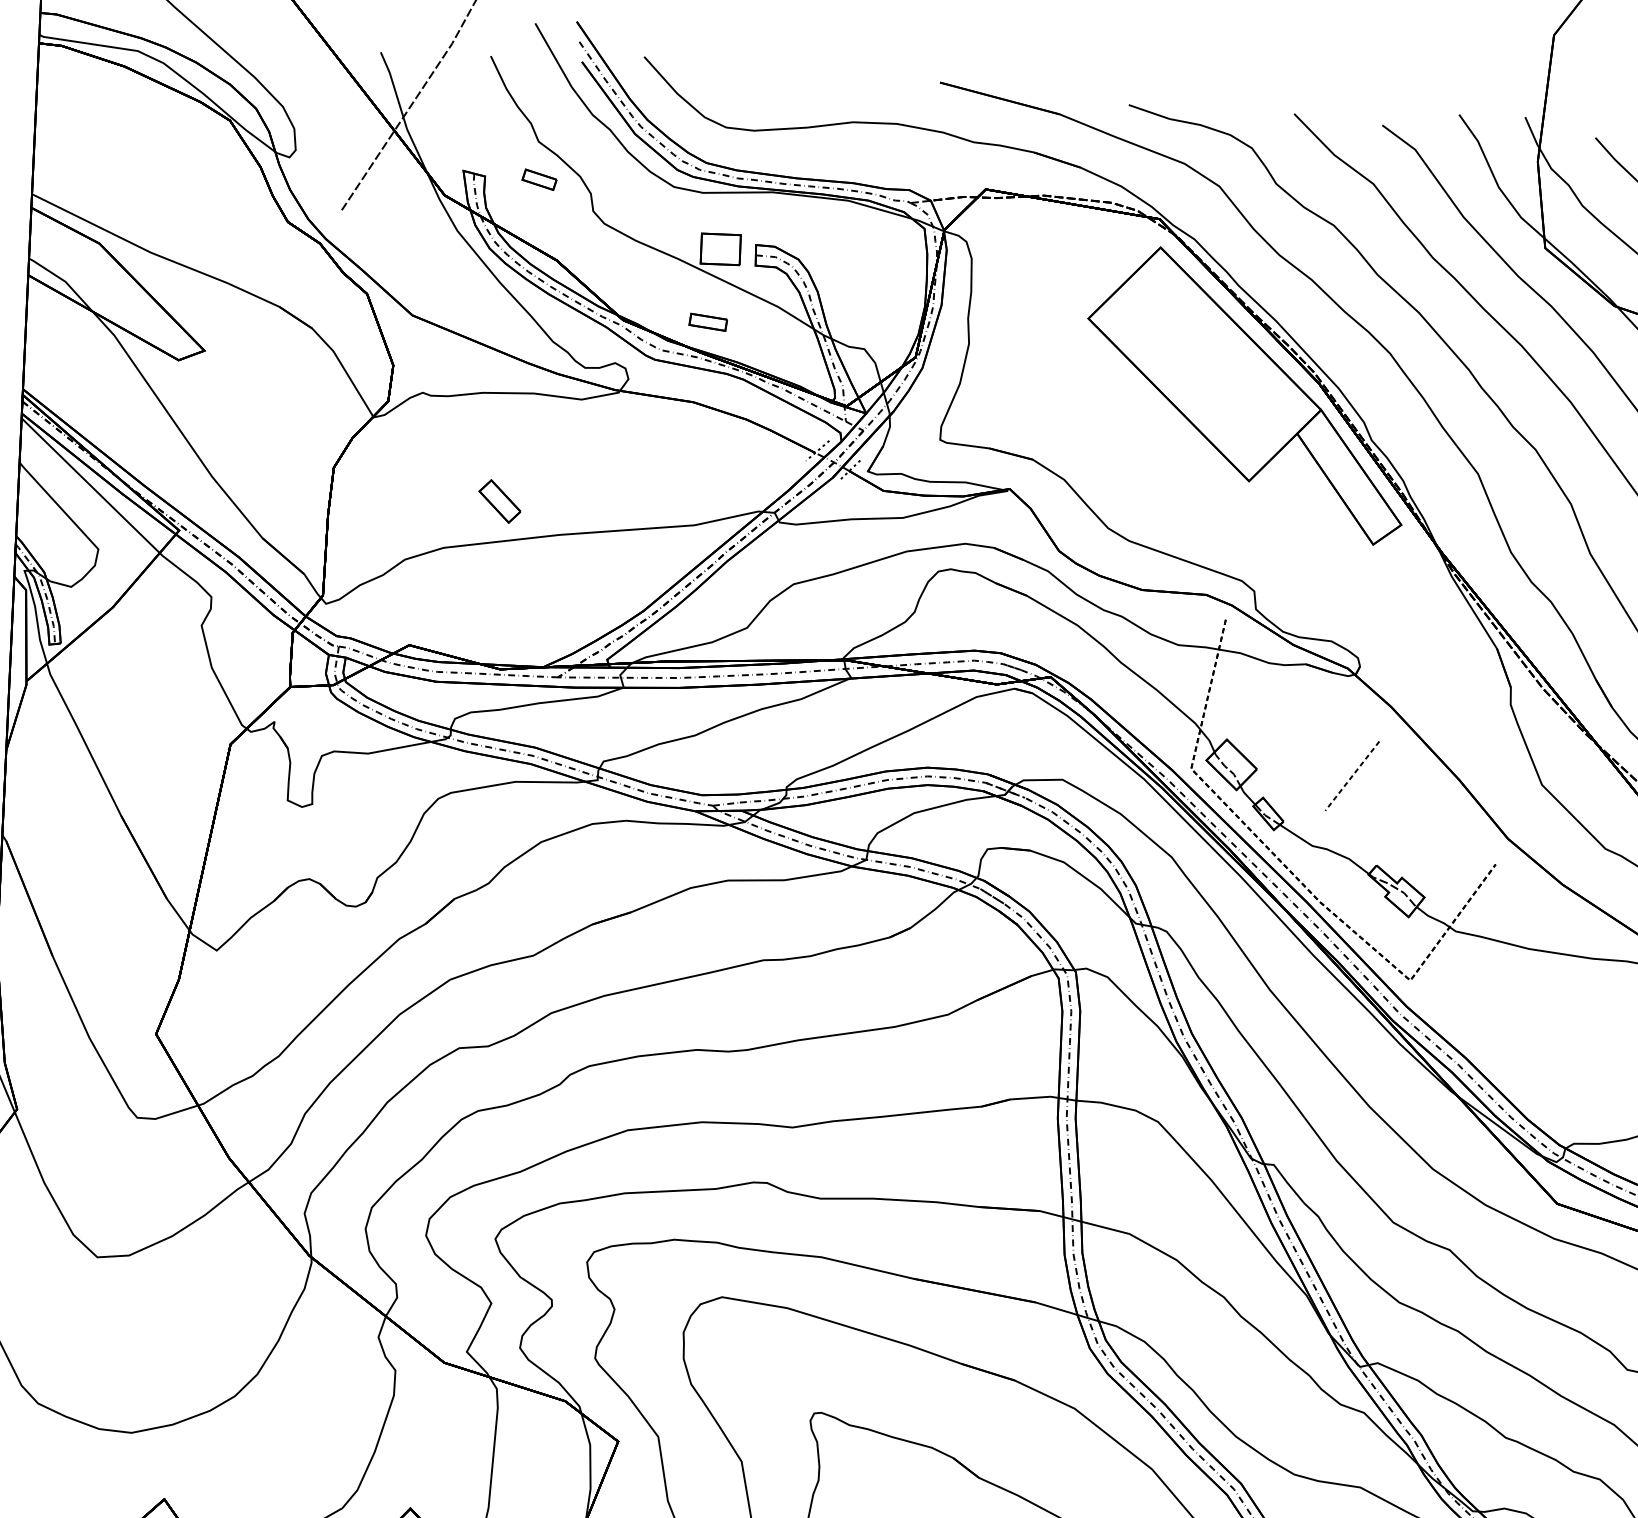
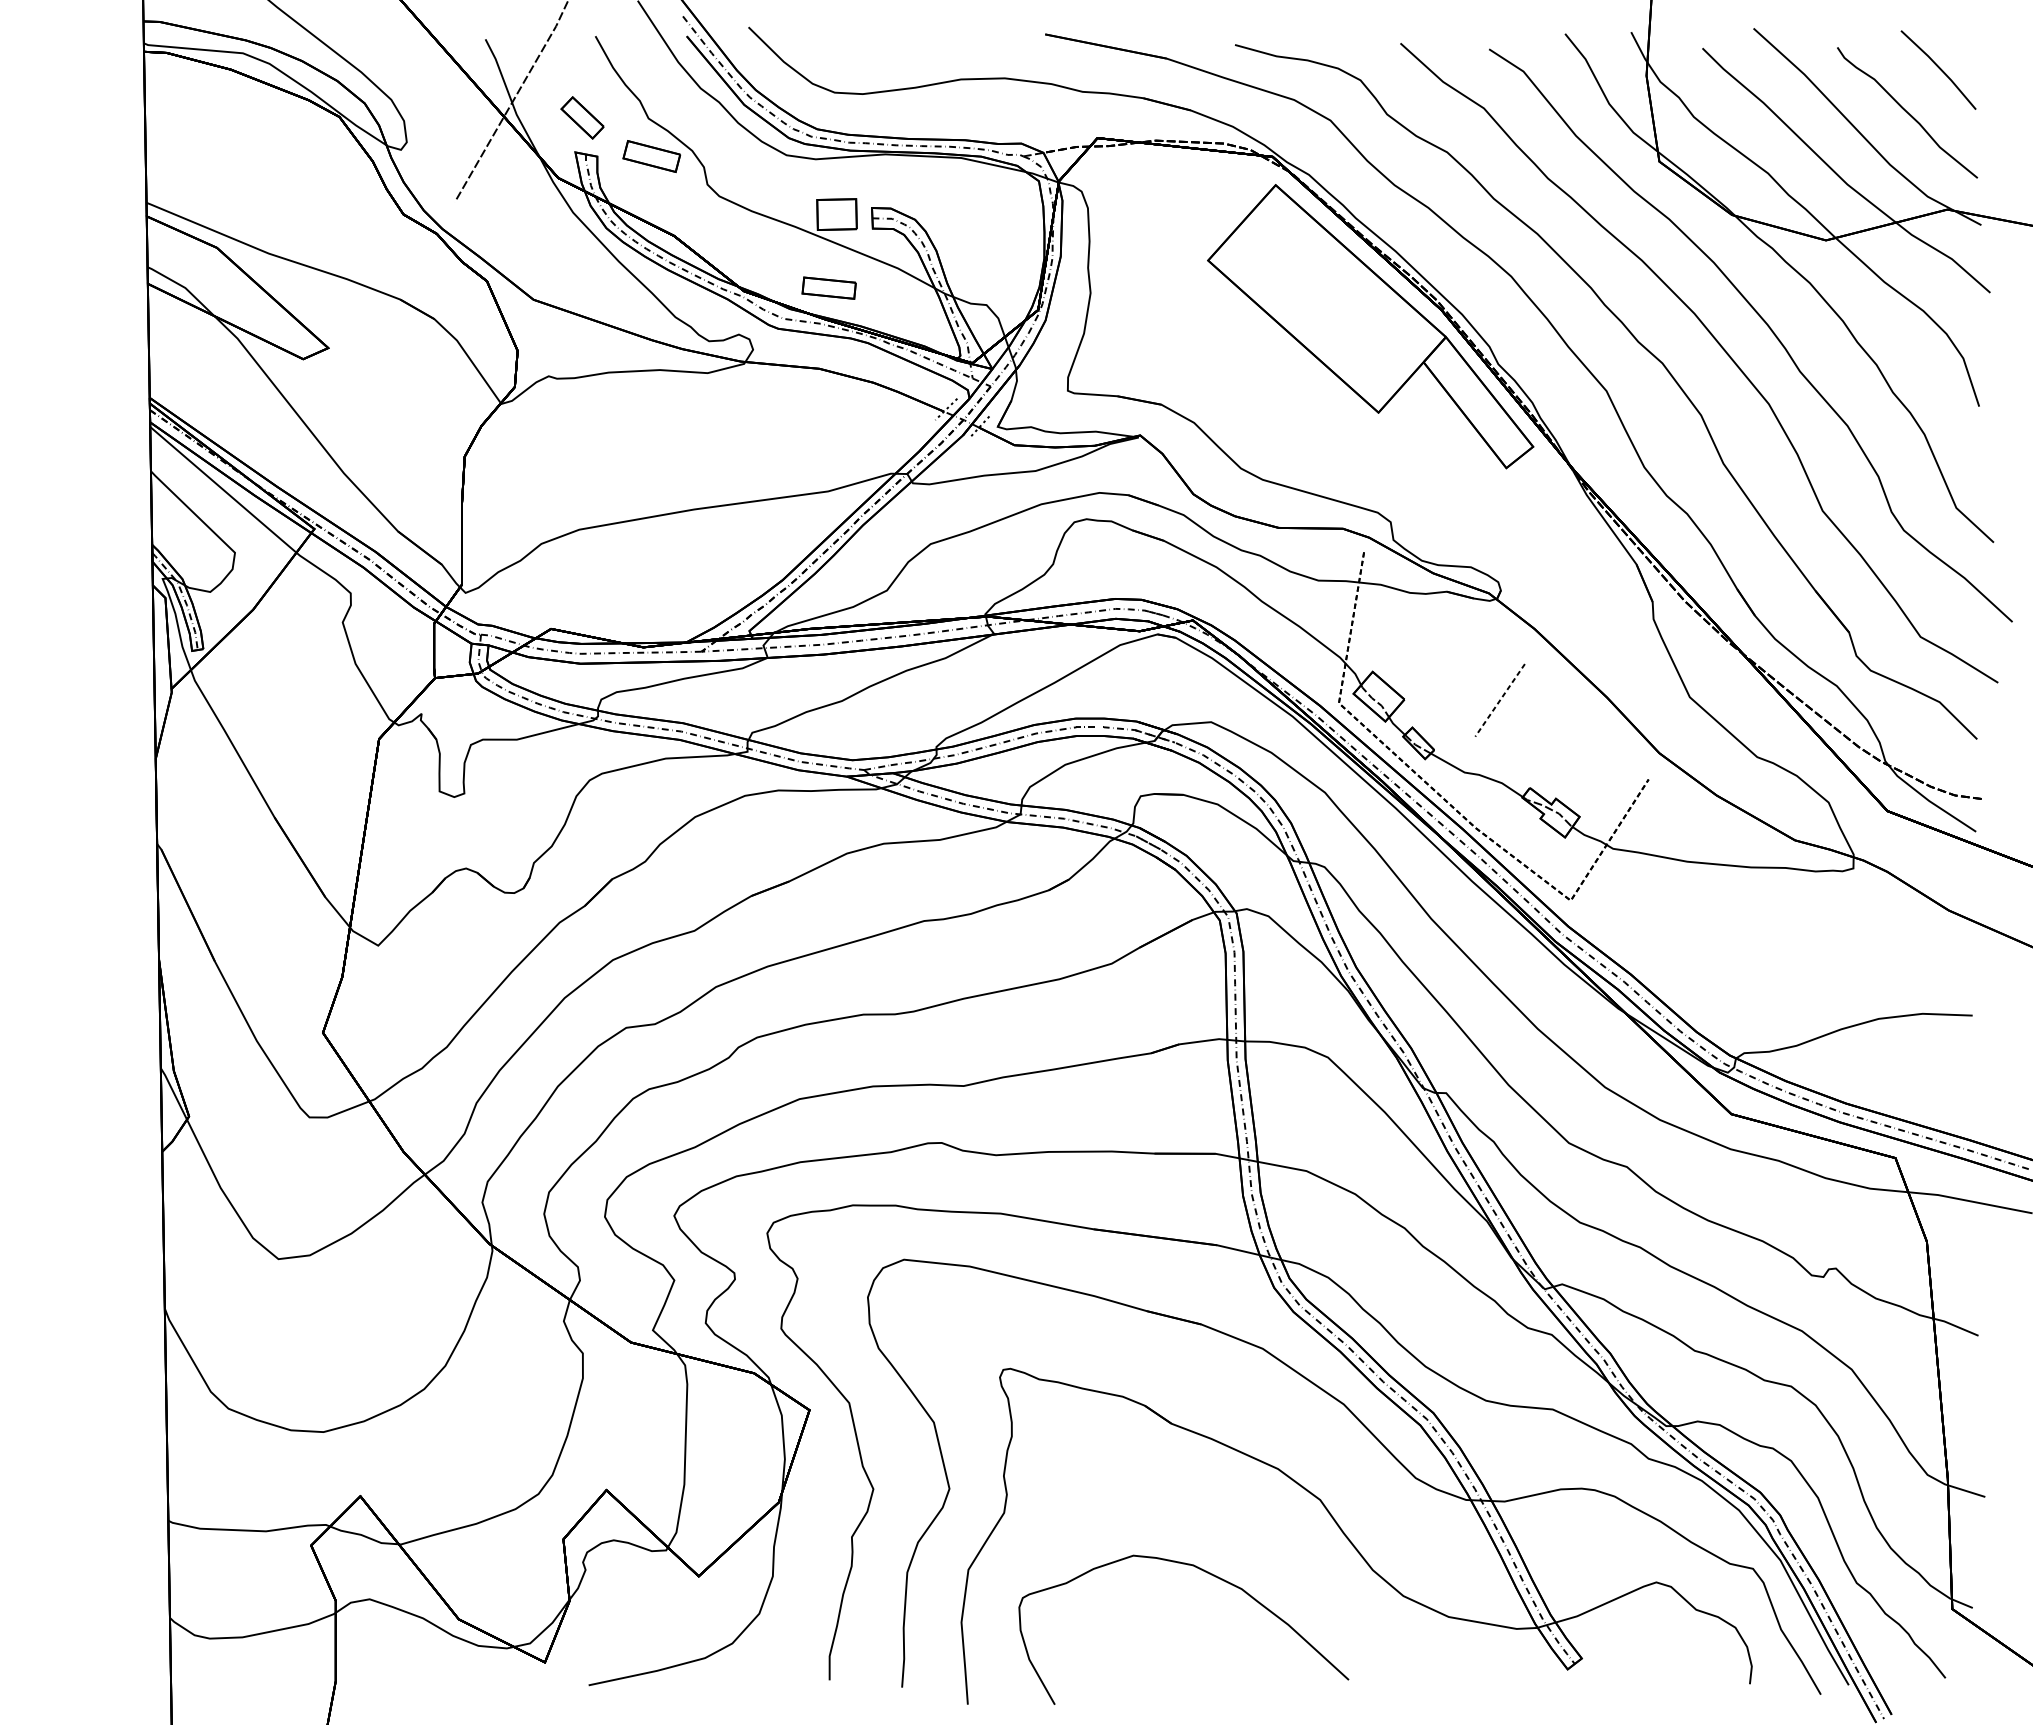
part: (539, 179) -> (651, 156), size x1.67
part: (707, 321) -> (828, 287), size x1.43
part: (499, 501) -> (582, 117), moved

